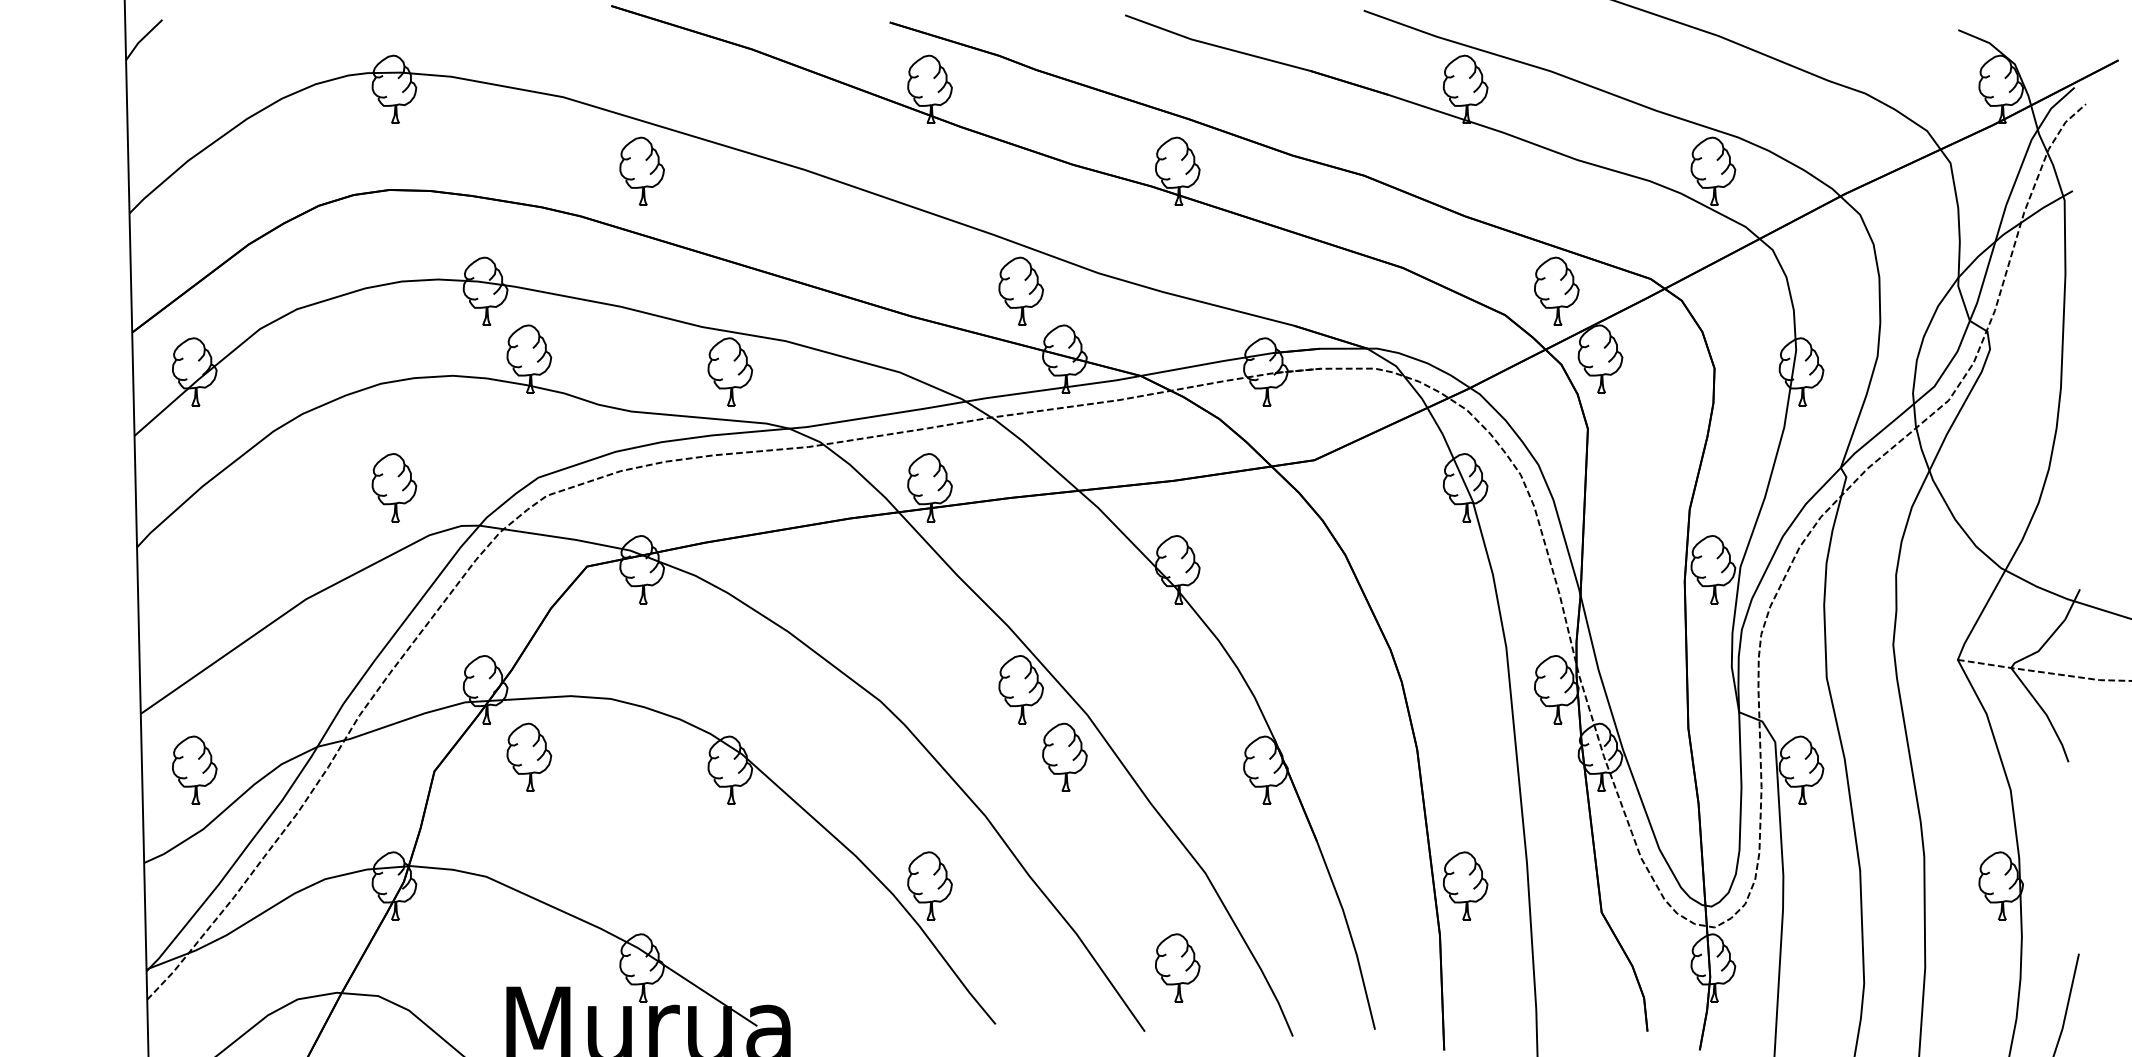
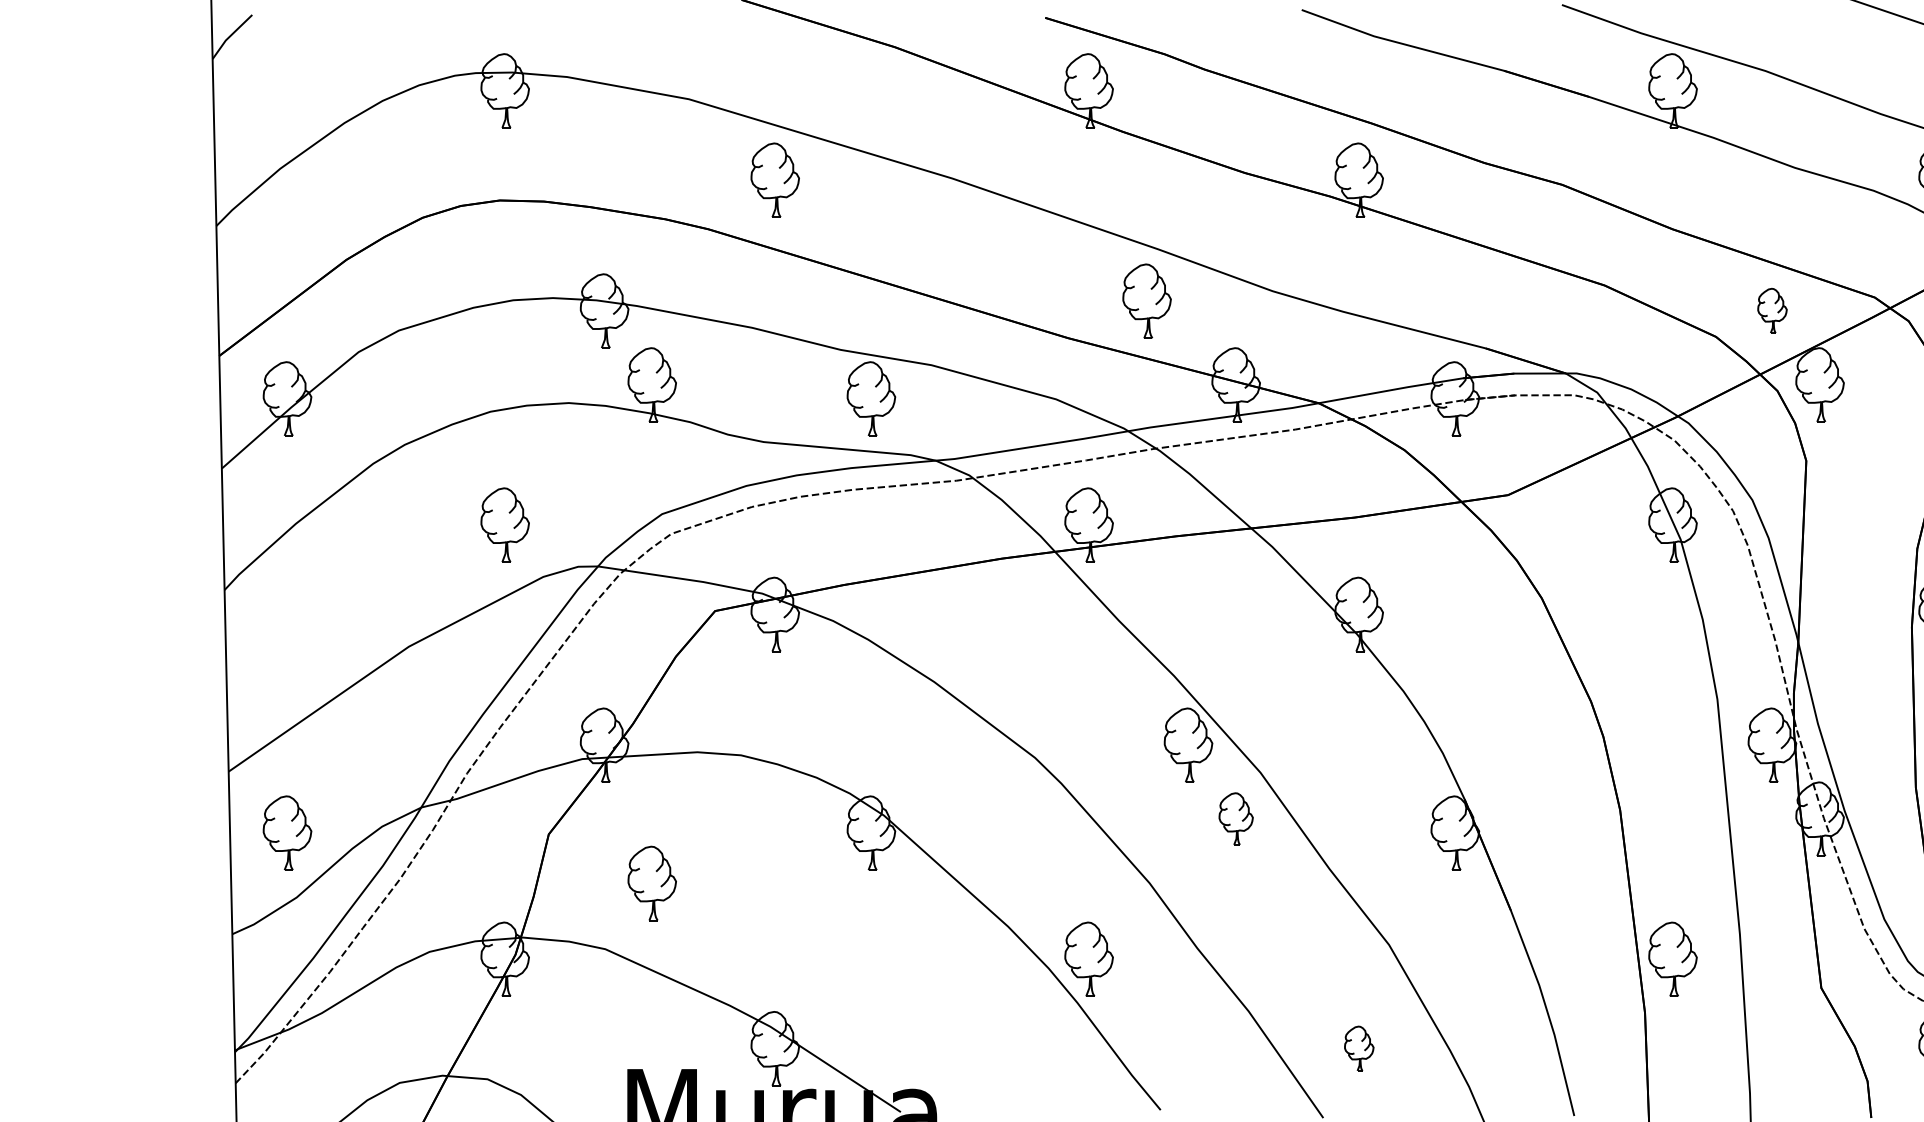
part: (1020, 290) -> (1146, 300), moved
part: (1556, 290) -> (1772, 310), size x0.6
part: (529, 756) -> (652, 882), moved
part: (1064, 756) -> (1235, 818), size x0.7
part: (1177, 967) -> (1358, 1048), size x0.6

